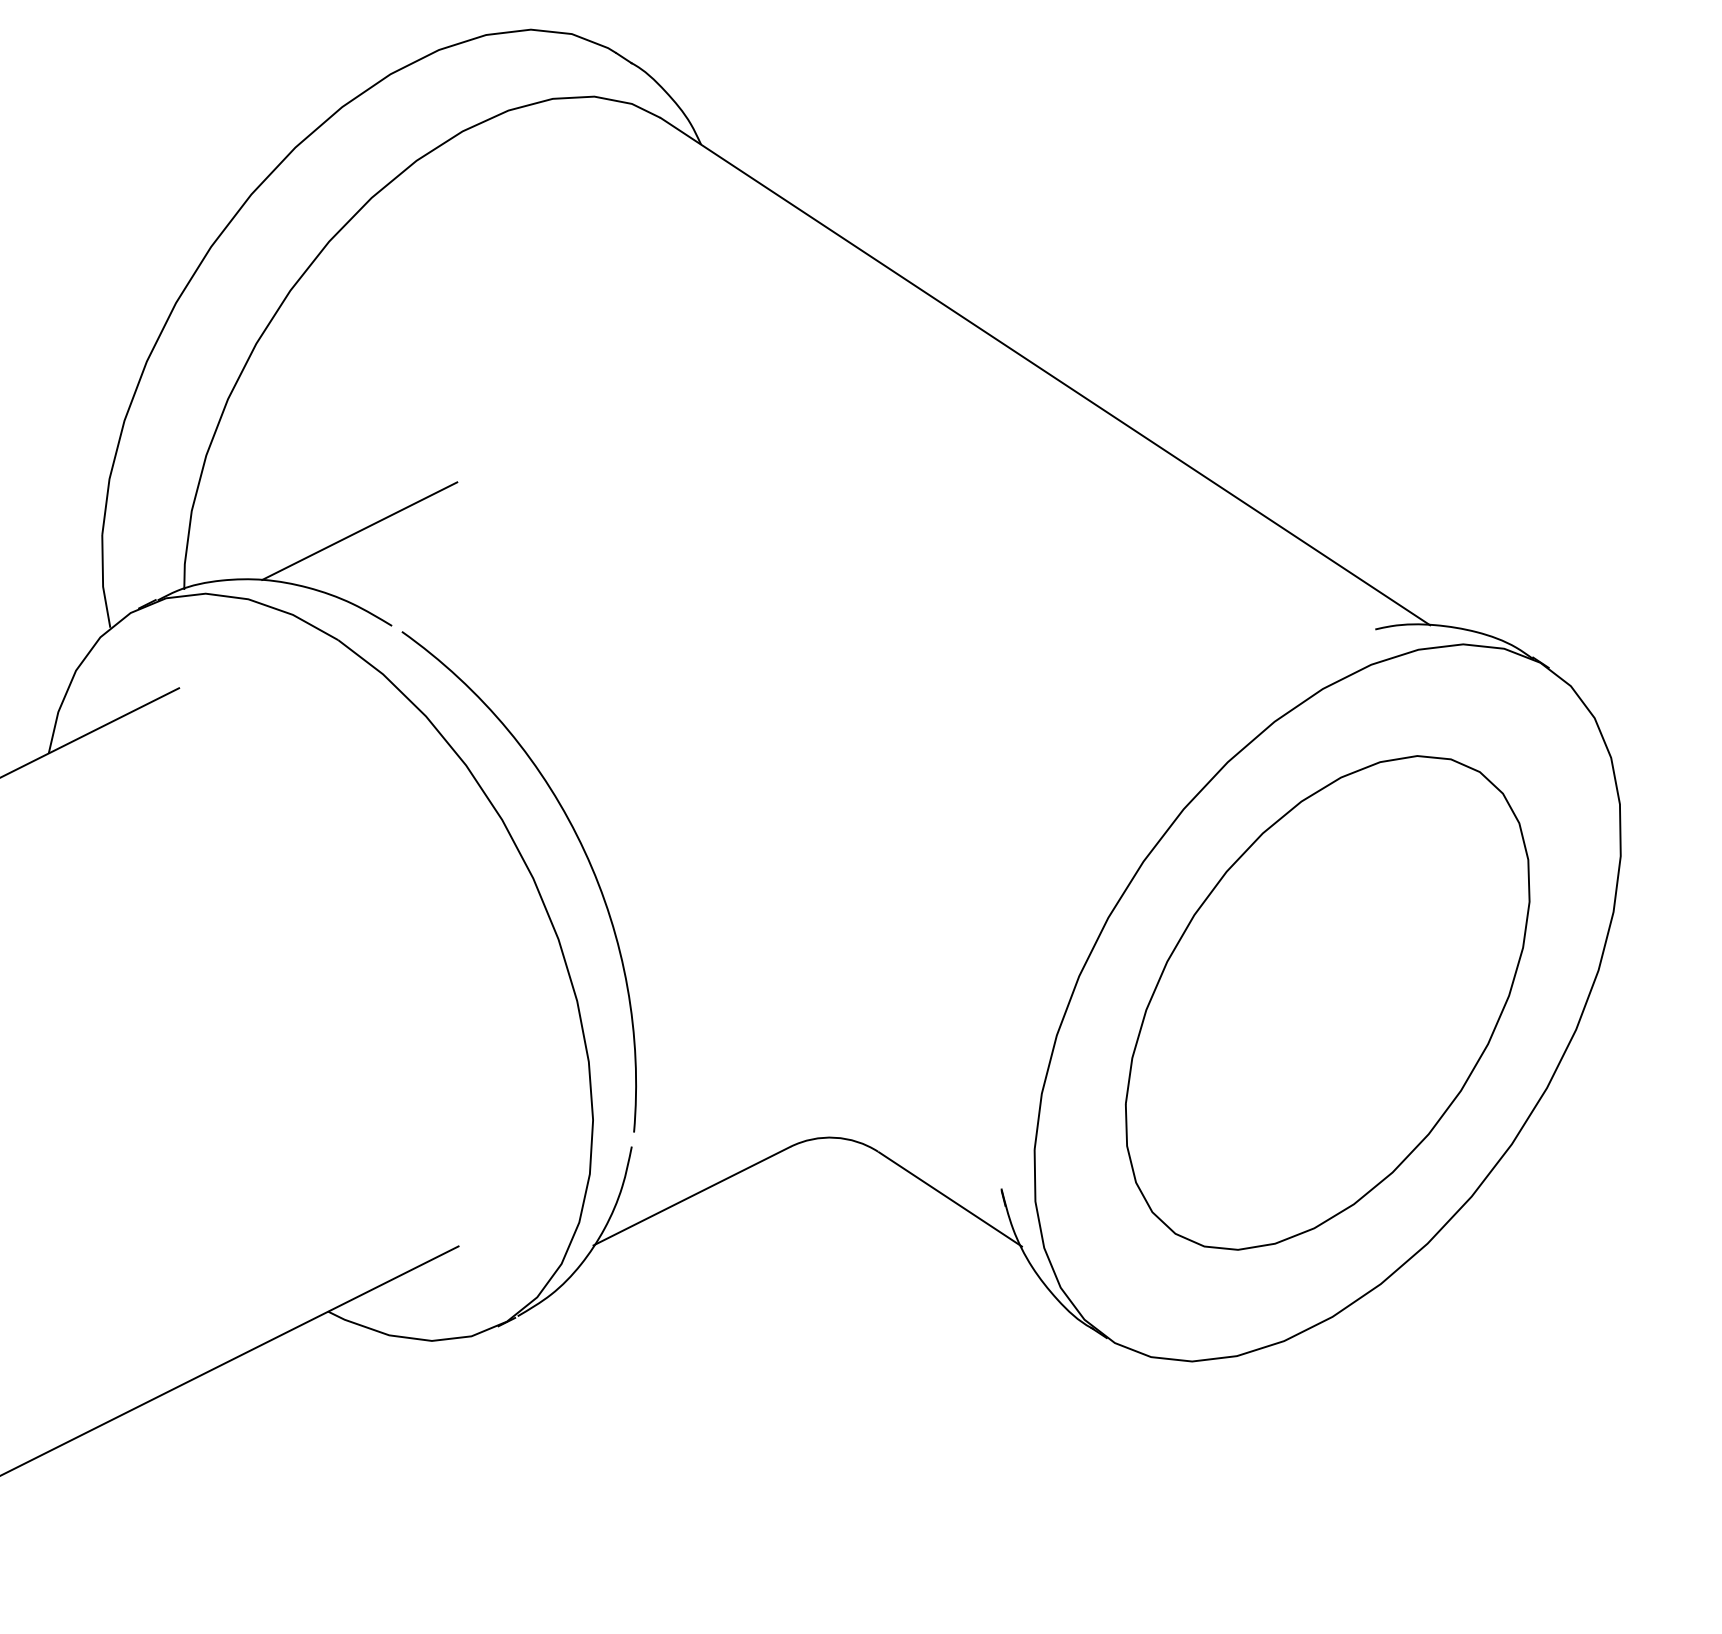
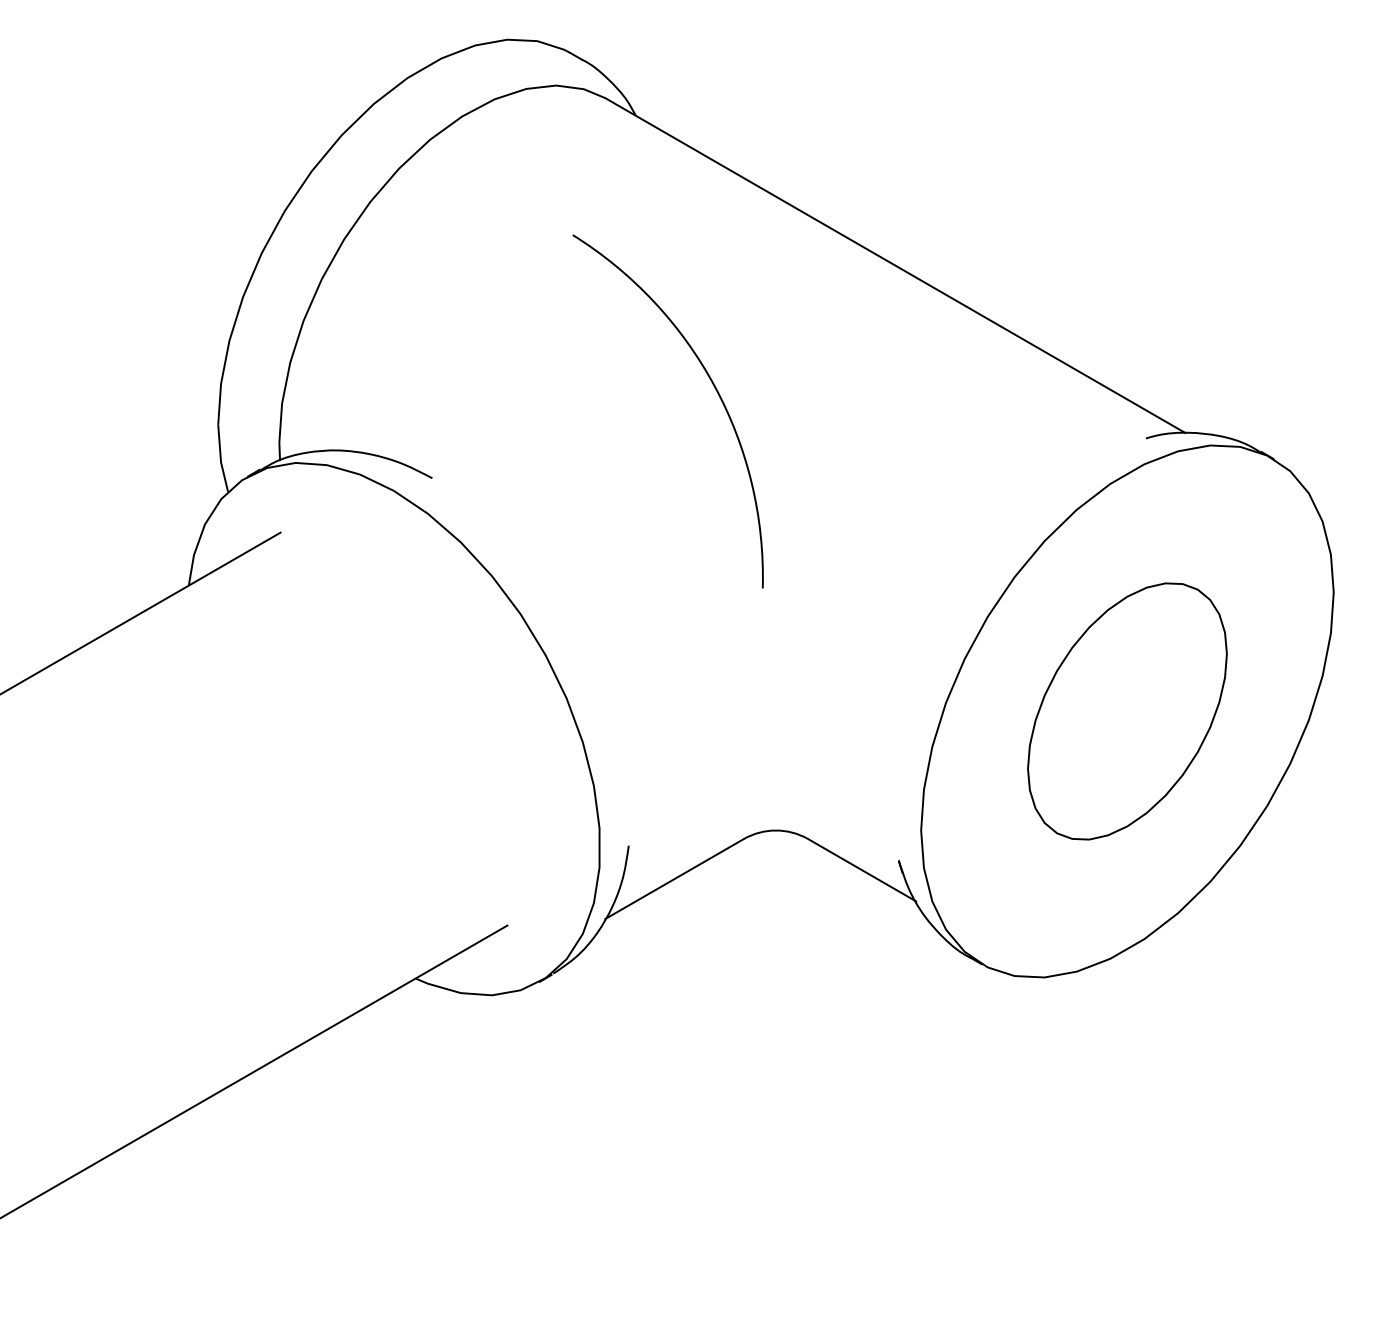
line: (359, 530) -> (404, 410), removed
arc: (584, 854) -> (714, 388), moved
part: (1327, 1002) -> (1127, 711), size x0.7

